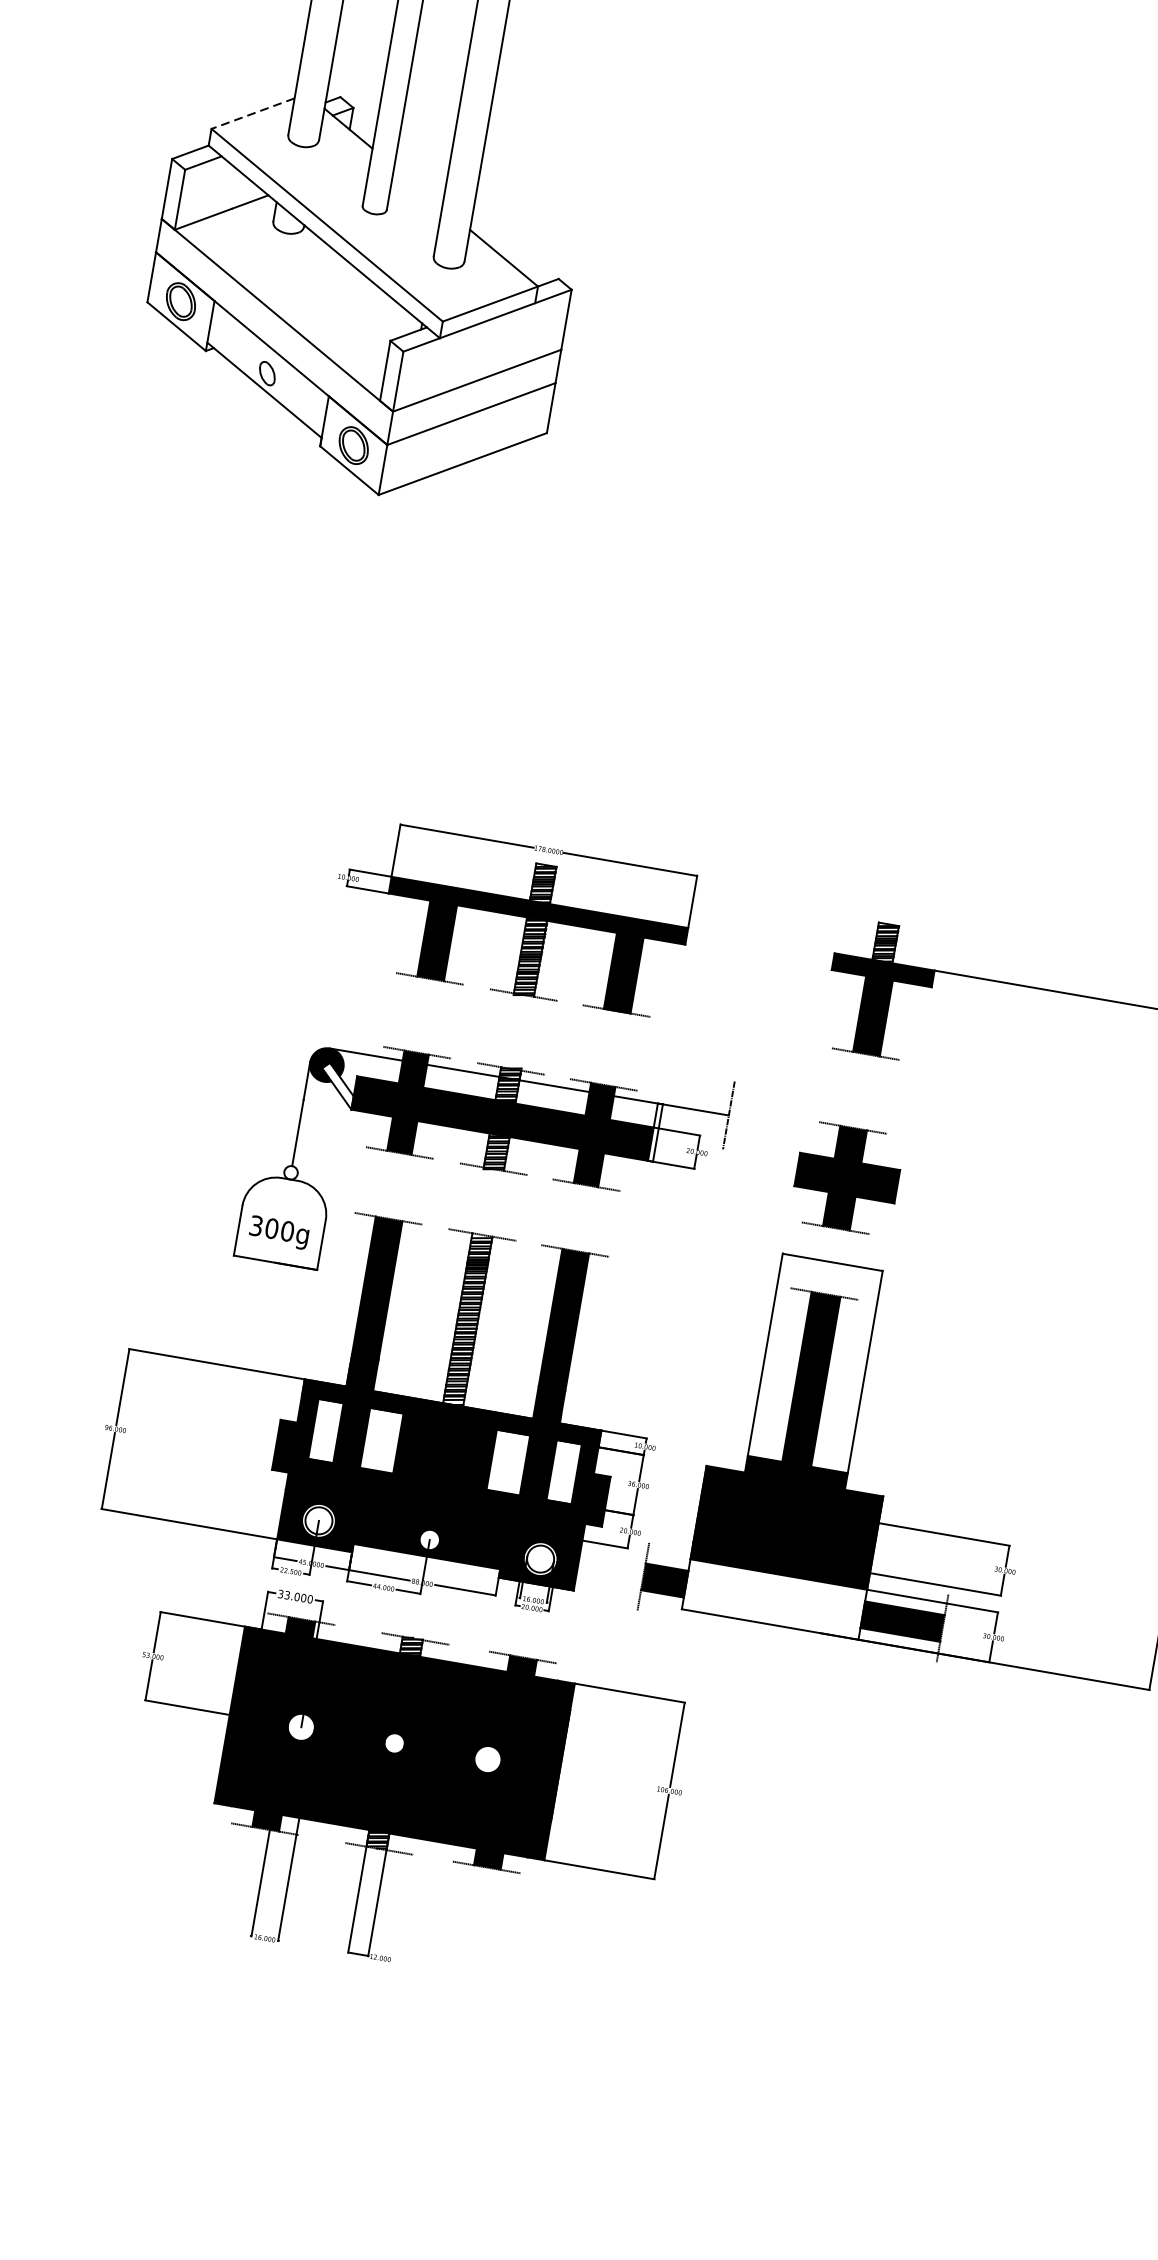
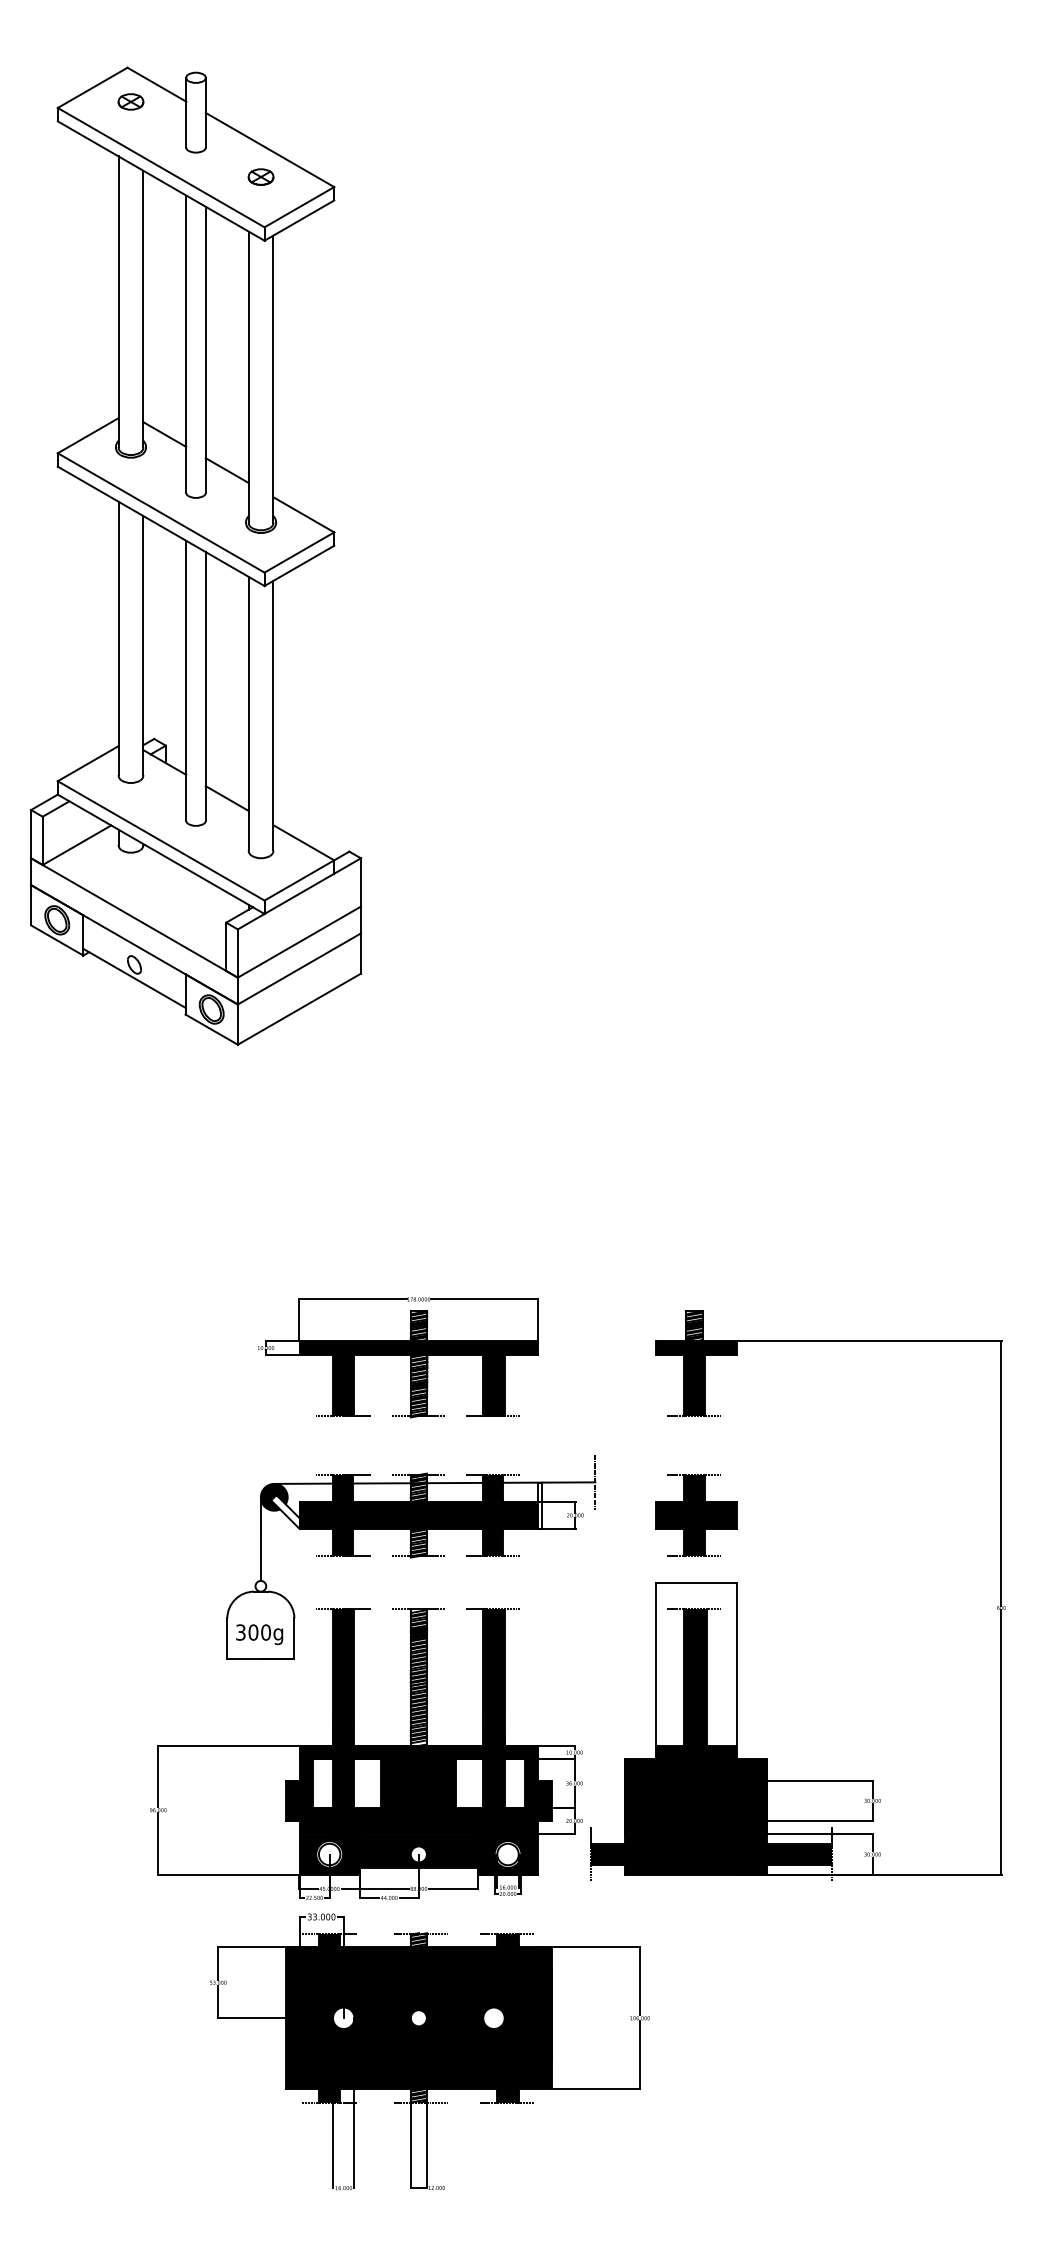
line: (252, 113) -> (87, 763), dashed -> solid
line: (417, 186) -> (226, 798), added
fill: (774, 1599) -> (696, 1854), added

